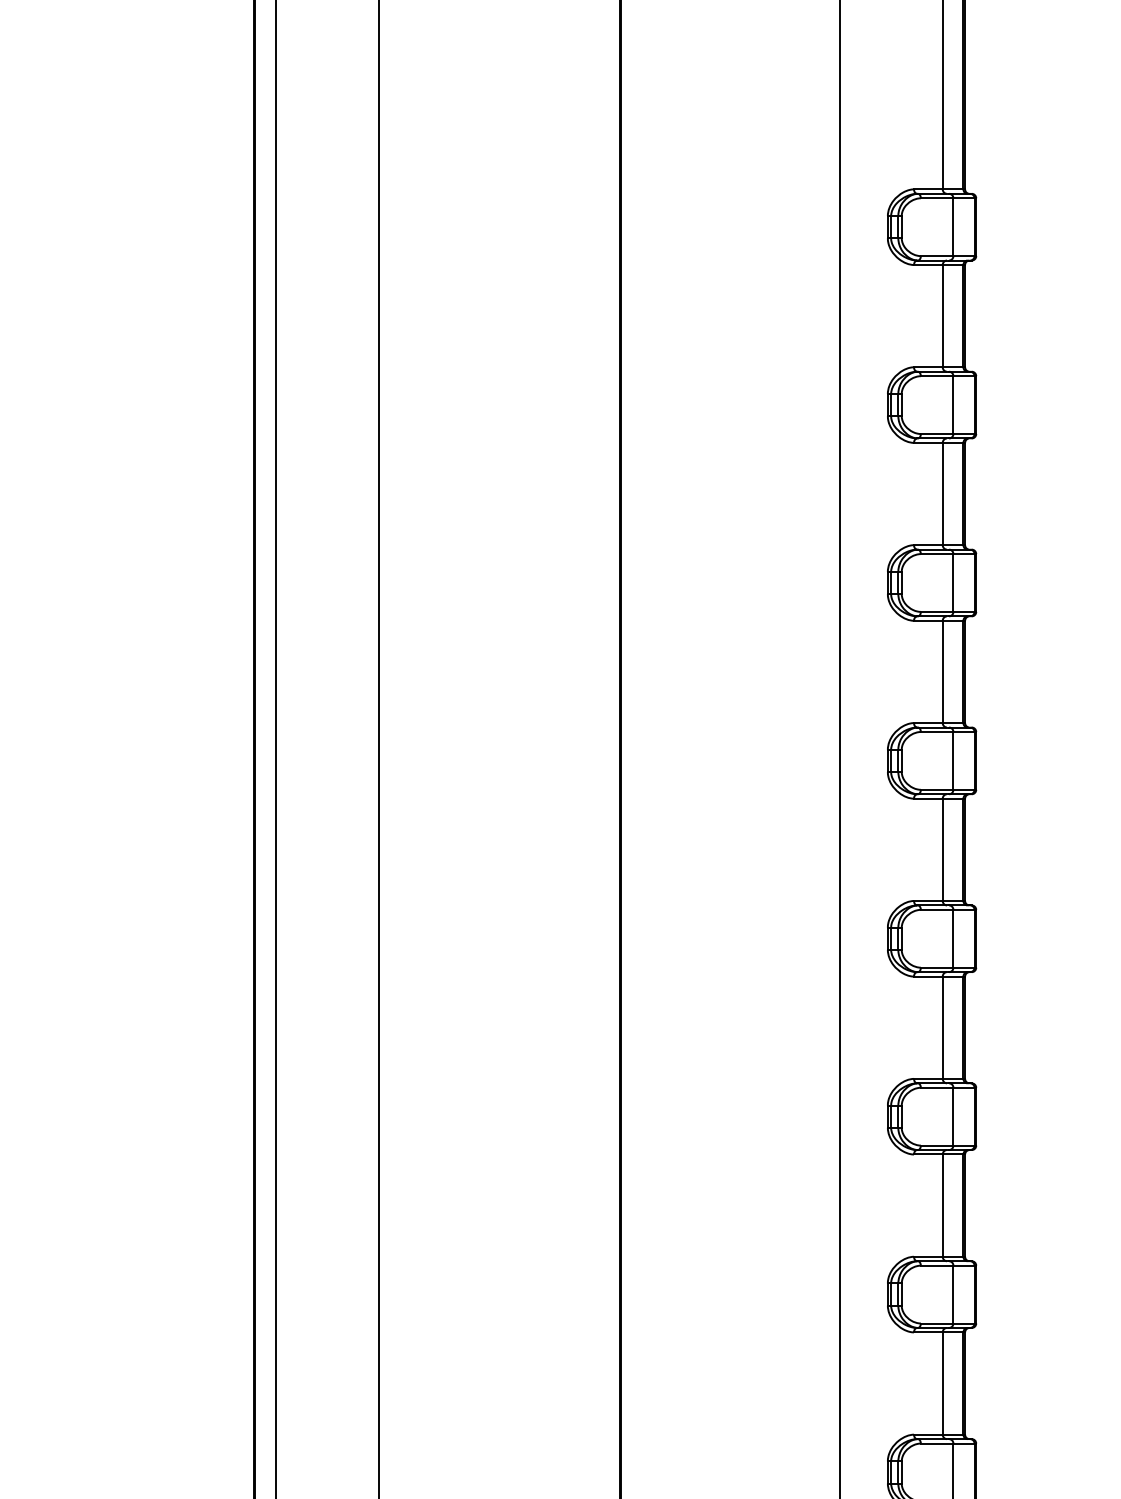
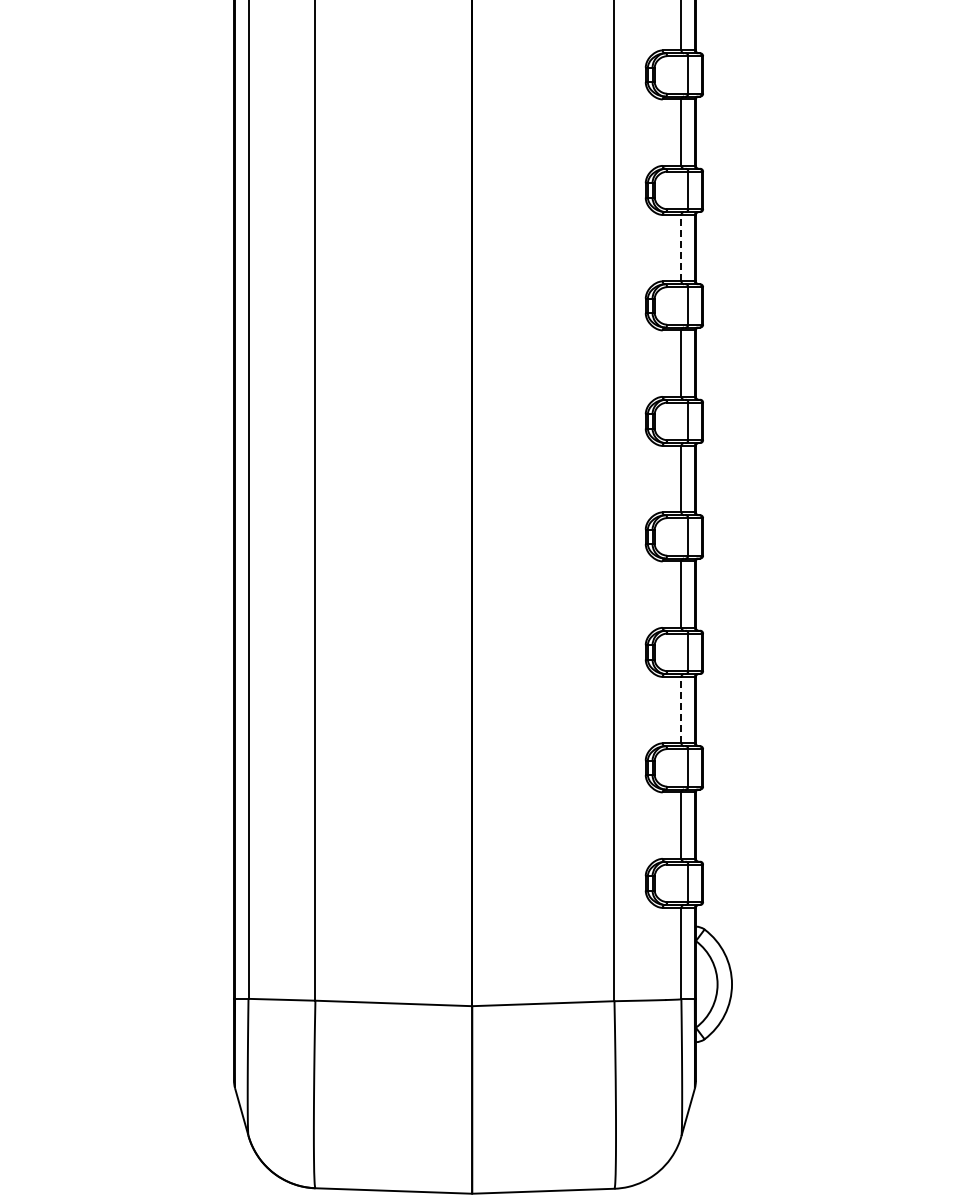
line: (942, 493) -> (681, 247), solid -> dashed
line: (942, 1204) -> (681, 709), solid -> dashed

